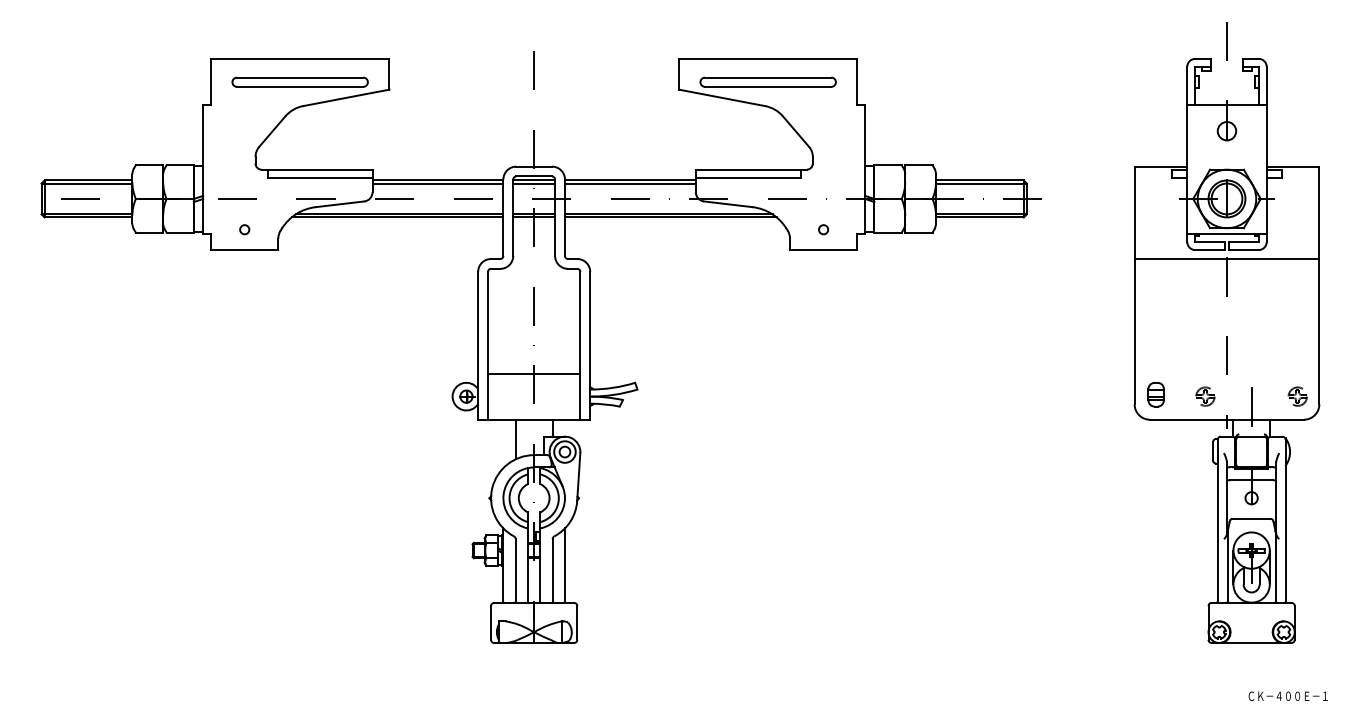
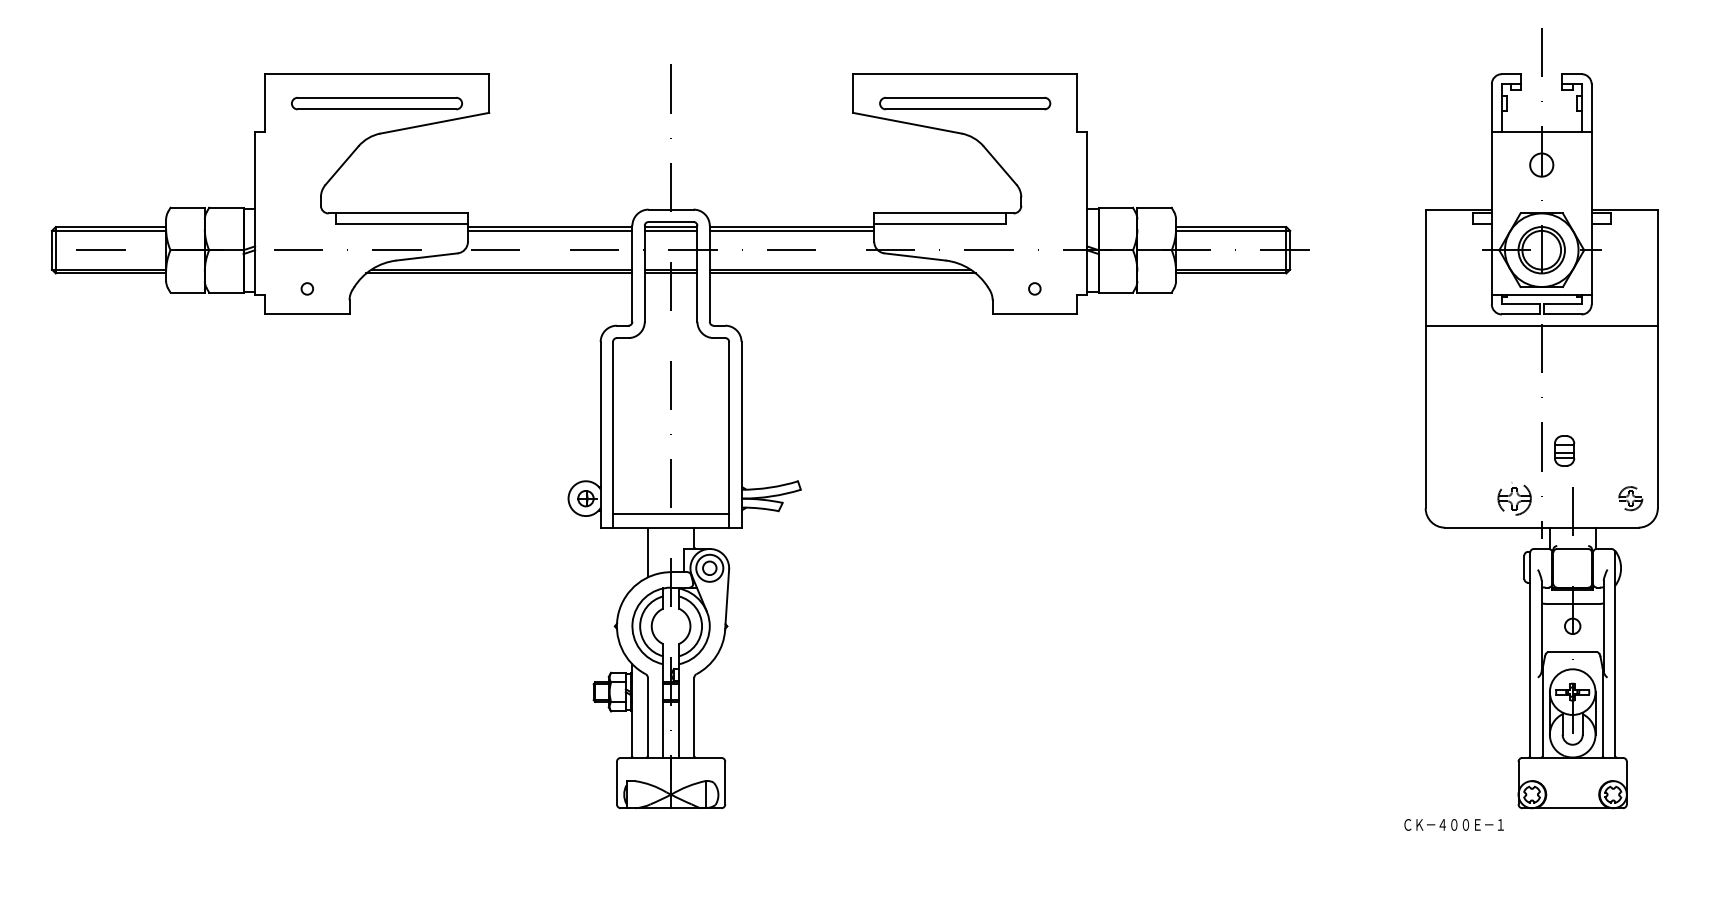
line: (534, 373) -> (671, 513), moved
part: (1155, 394) -> (1563, 450), moved
part: (1205, 396) -> (1514, 498), size x1.4
line: (564, 564) -> (709, 709), removed
text: (1287, 695) -> (1453, 823), moved

